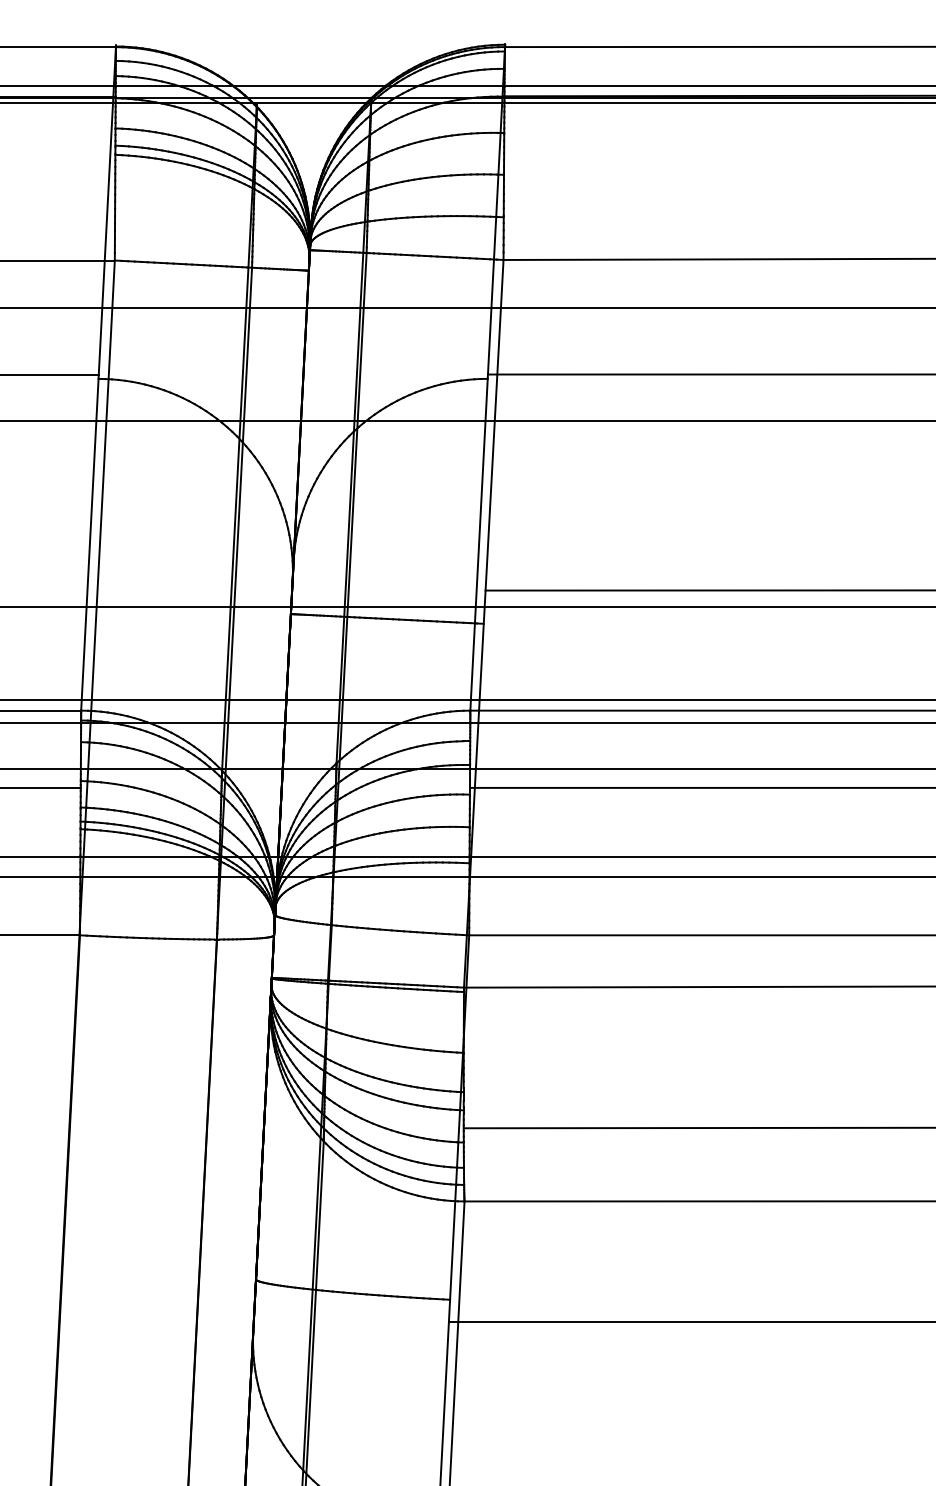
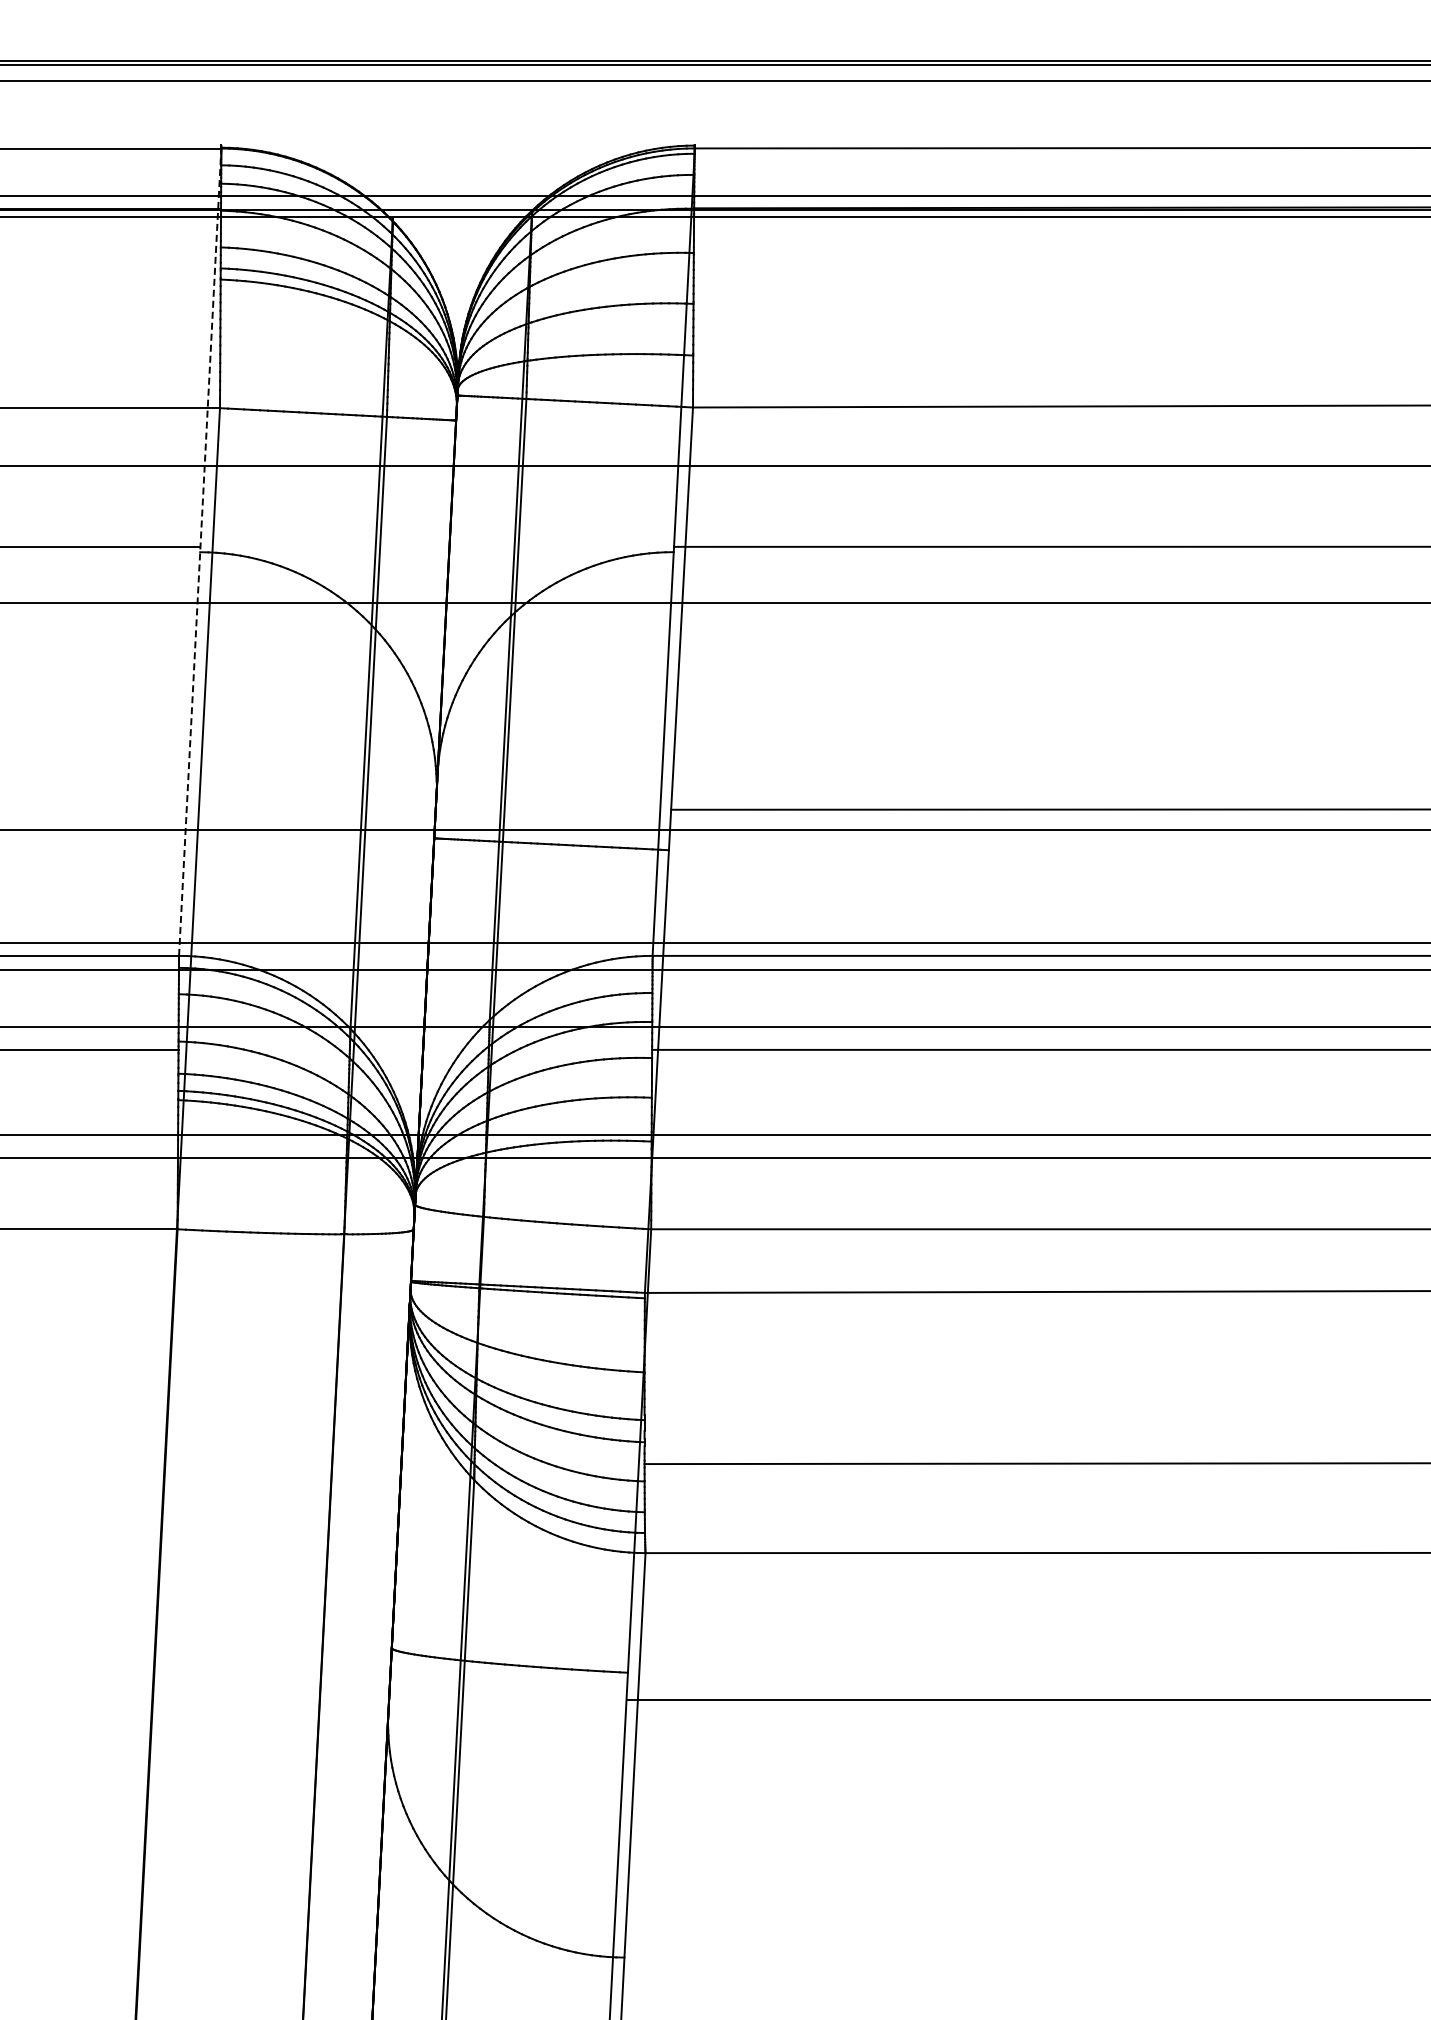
line: (98, 378) -> (200, 551), solid -> dashed

